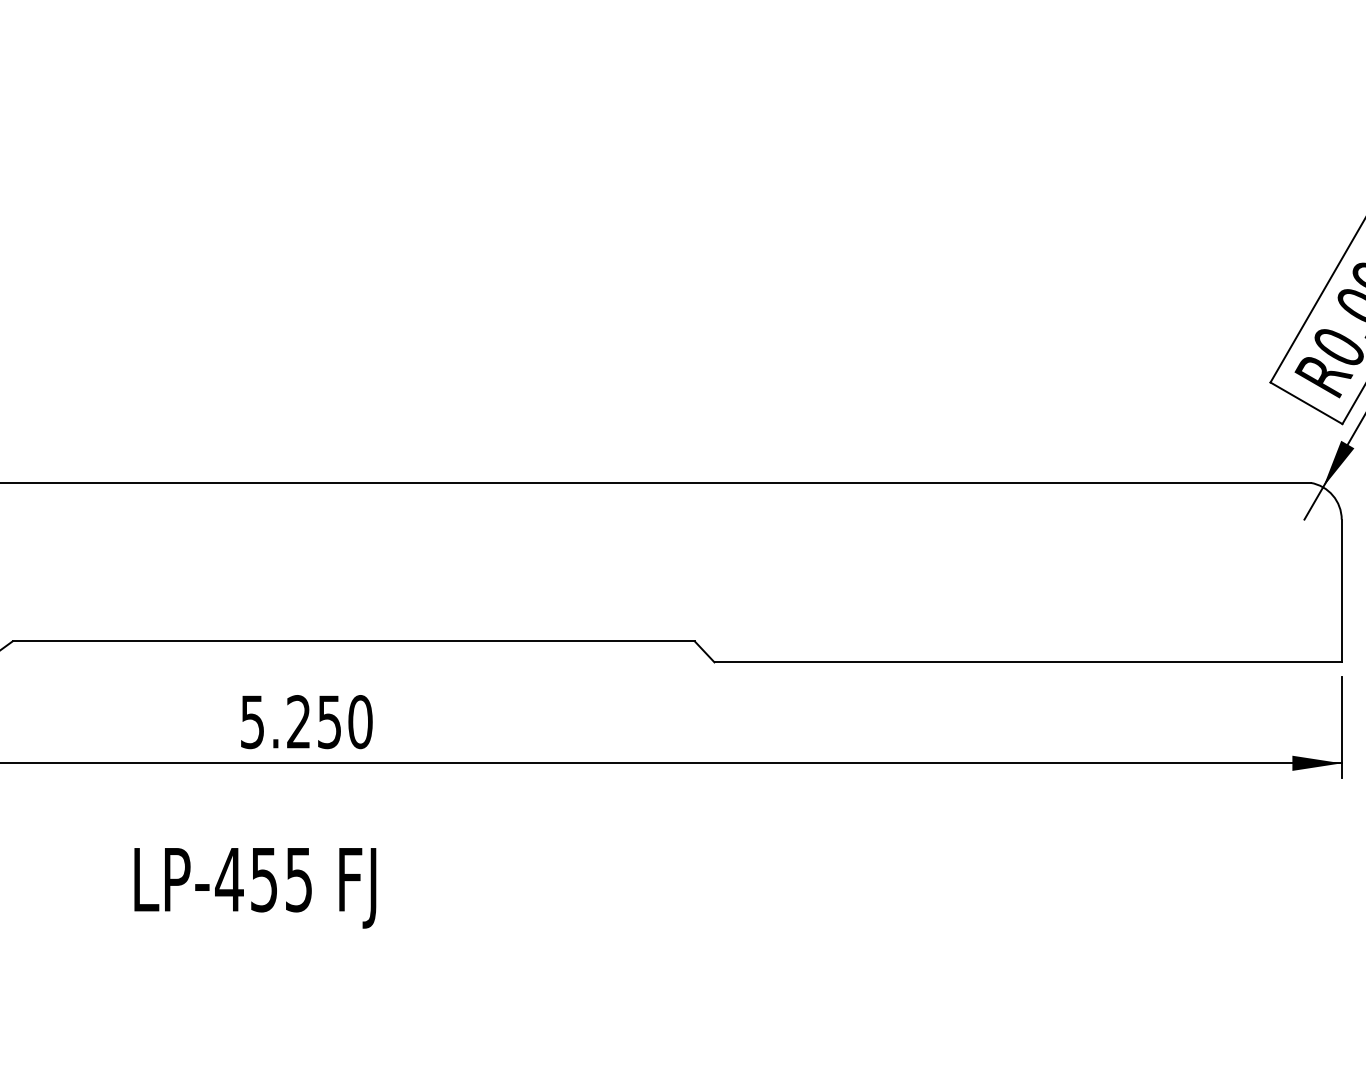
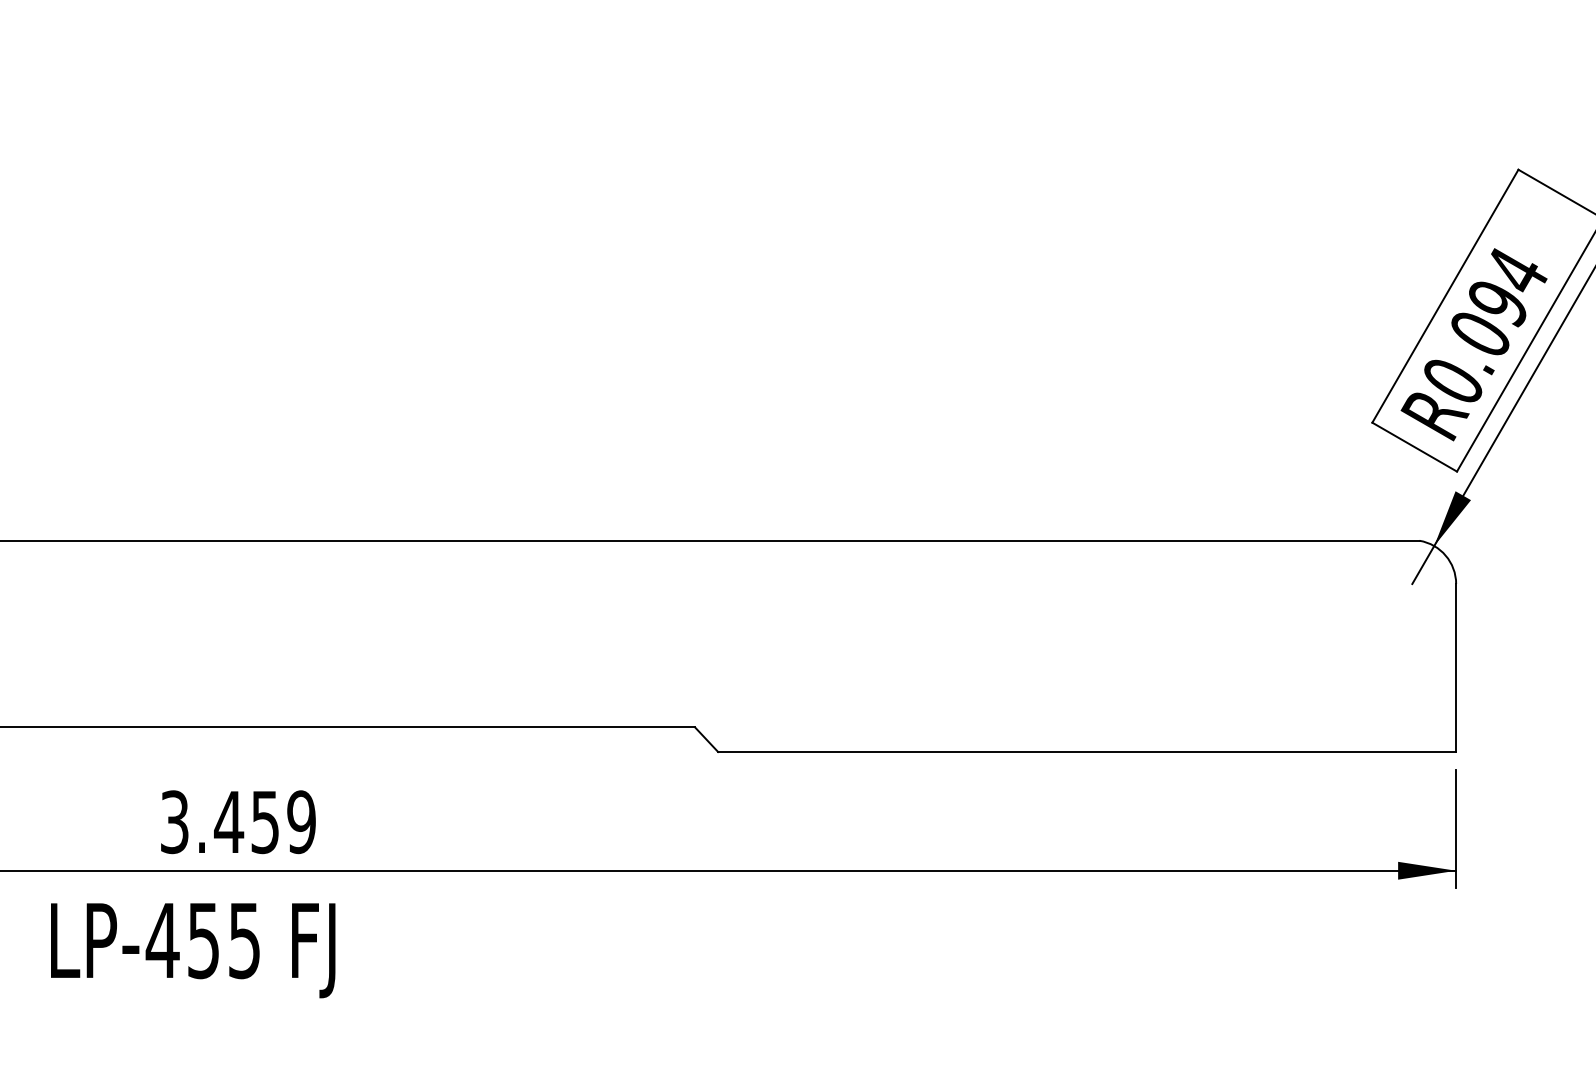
text: (306, 722) -> (238, 822), 5.250 -> 3.459
text: (255, 888) -> (193, 950), moved

